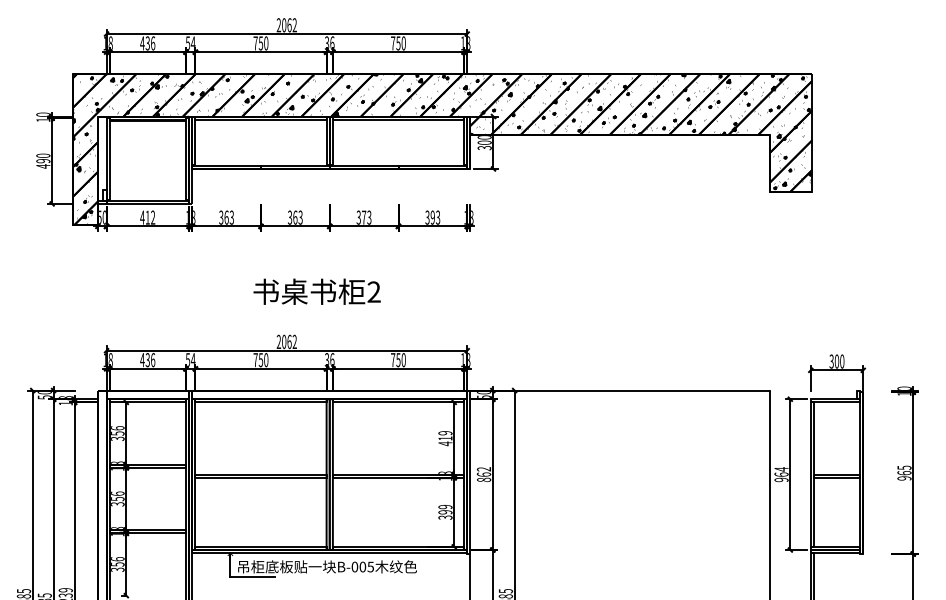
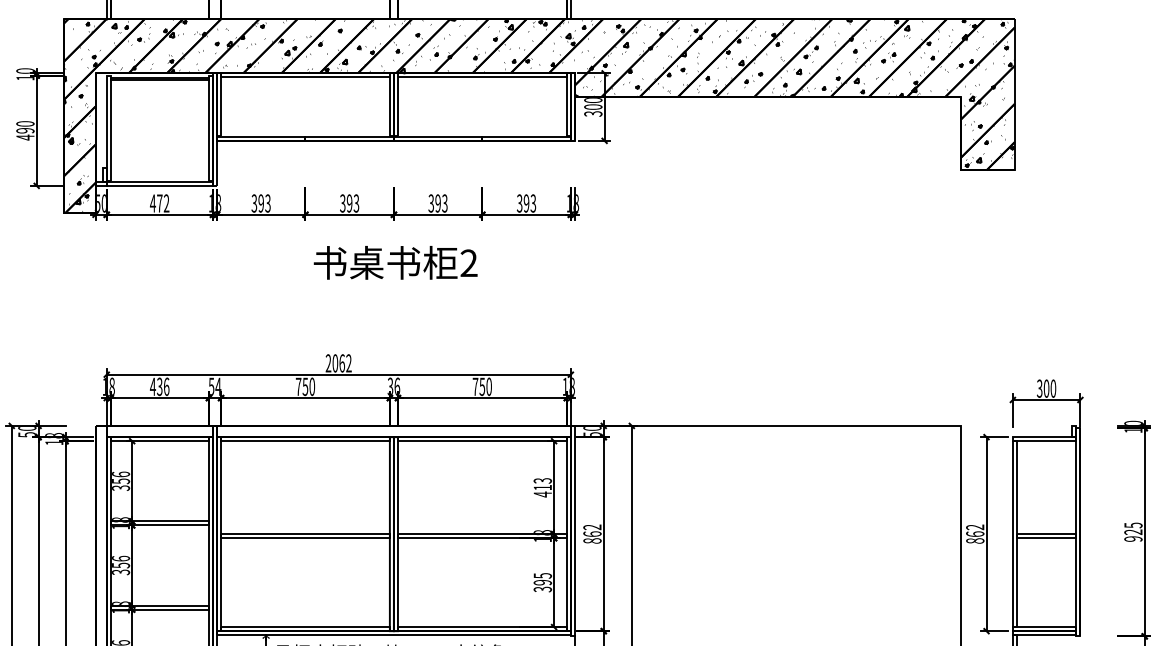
text: (147, 217) -> (159, 203), 412 -> 472
text: (226, 217) -> (261, 203), 363 -> 393
text: (295, 217) -> (349, 203), 363 -> 393
text: (364, 217) -> (438, 203), 373 -> 393
text: (316, 291) -> (394, 262), moved
text: (445, 433) -> (542, 481), 419 -> 413
text: (904, 473) -> (1133, 532), 965 -> 925
text: (781, 474) -> (975, 533), 964 -> 862
text: (445, 507) -> (542, 576), 399 -> 395

